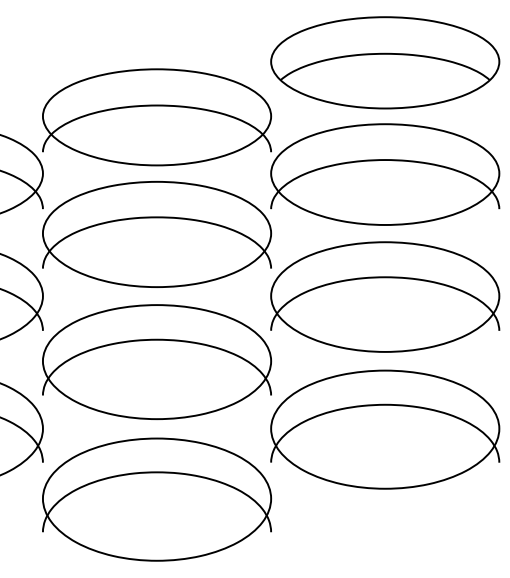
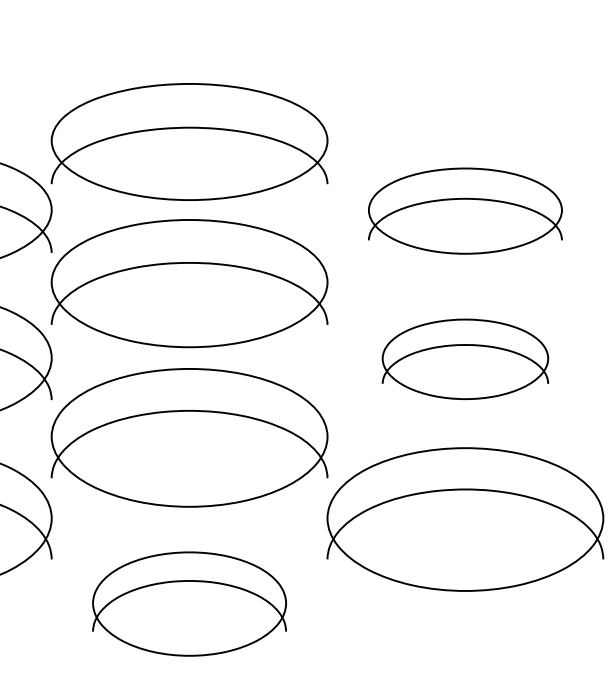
part: (385, 63) -> (465, 76), removed
part: (385, 174) -> (465, 210), size x0.7
part: (385, 297) -> (465, 359), size x0.6
part: (156, 499) -> (189, 603), size x0.7

